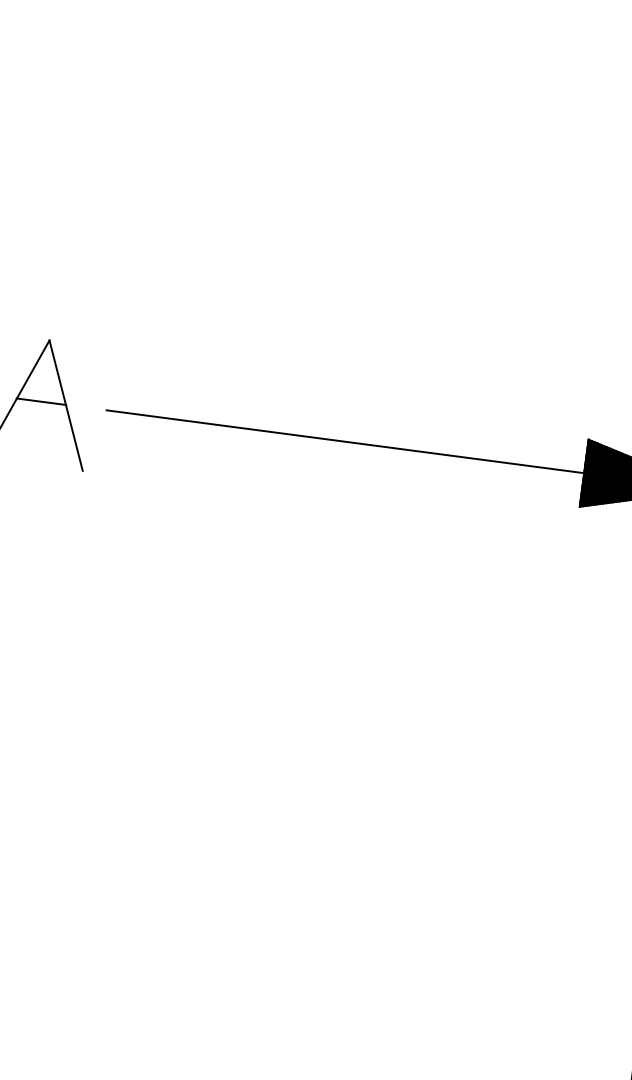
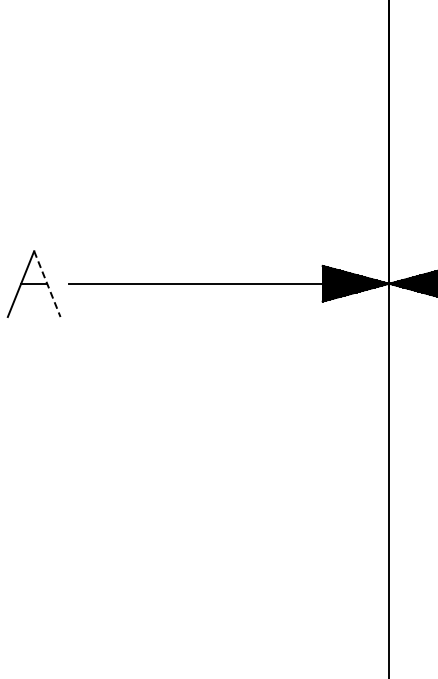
line: (66, 406) -> (47, 284), solid -> dashed

